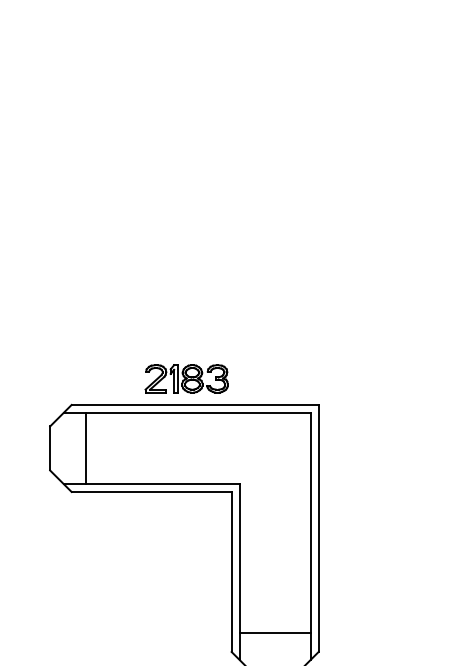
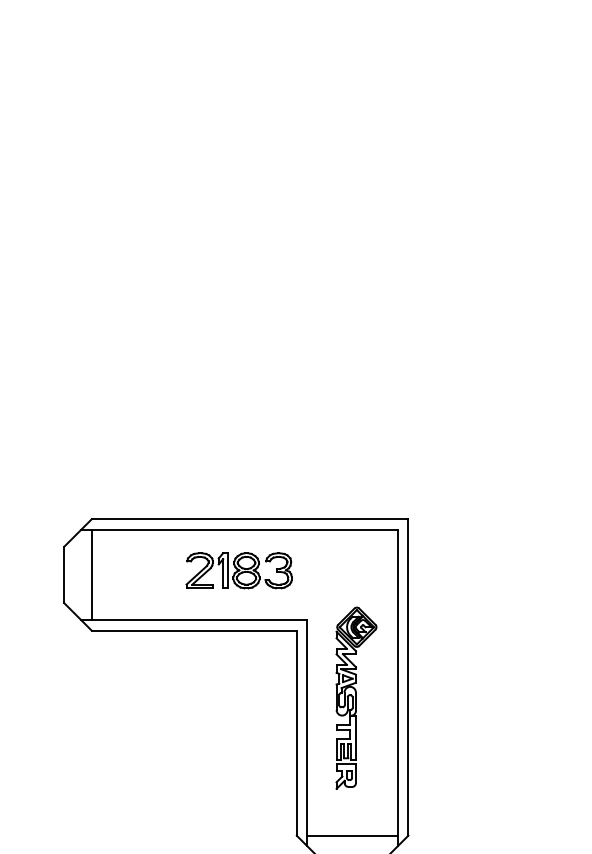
part: (186, 378) -> (238, 570), moved
line: (86, 448) -> (91, 574), moved
part: (278, 544) -> (356, 697), added
line: (275, 633) -> (352, 835), moved

